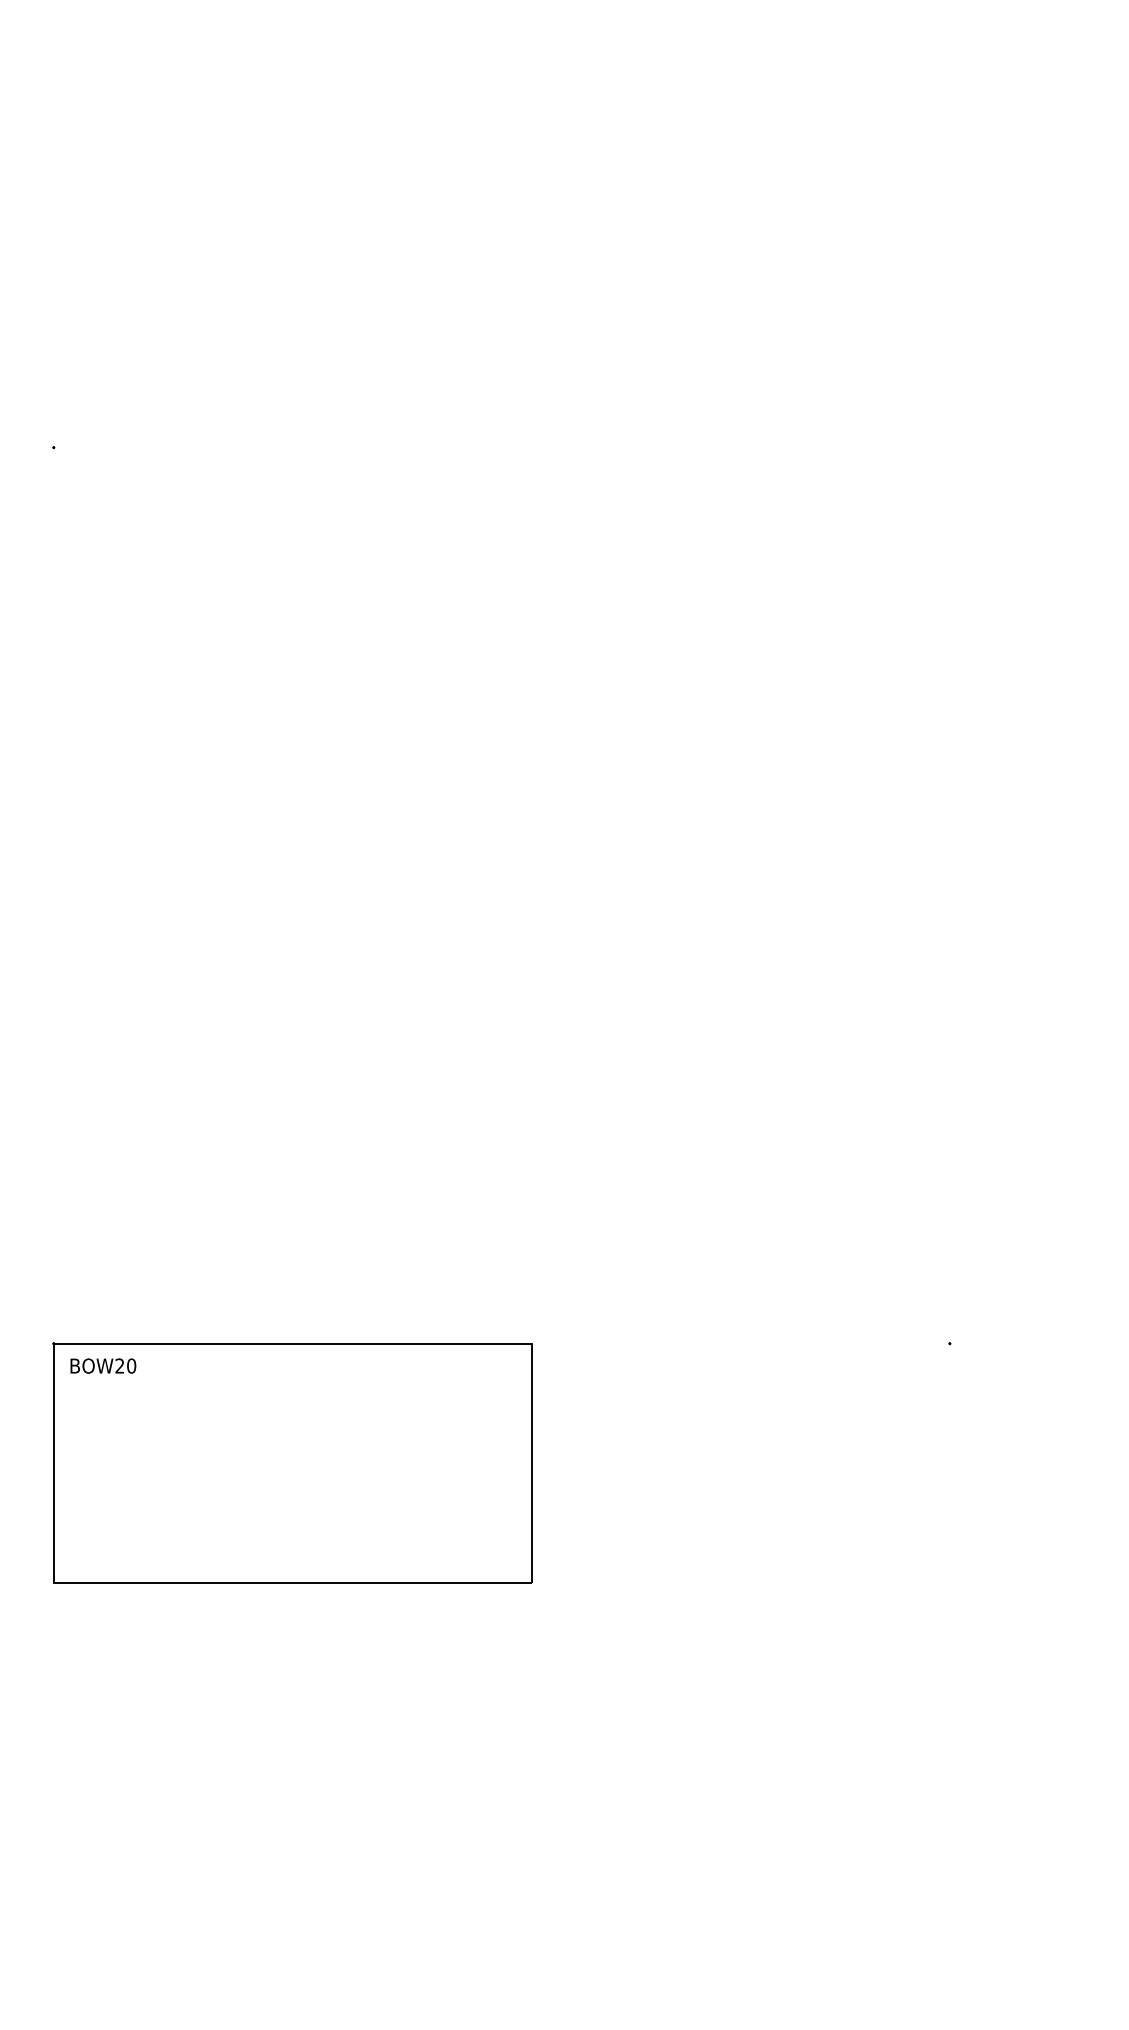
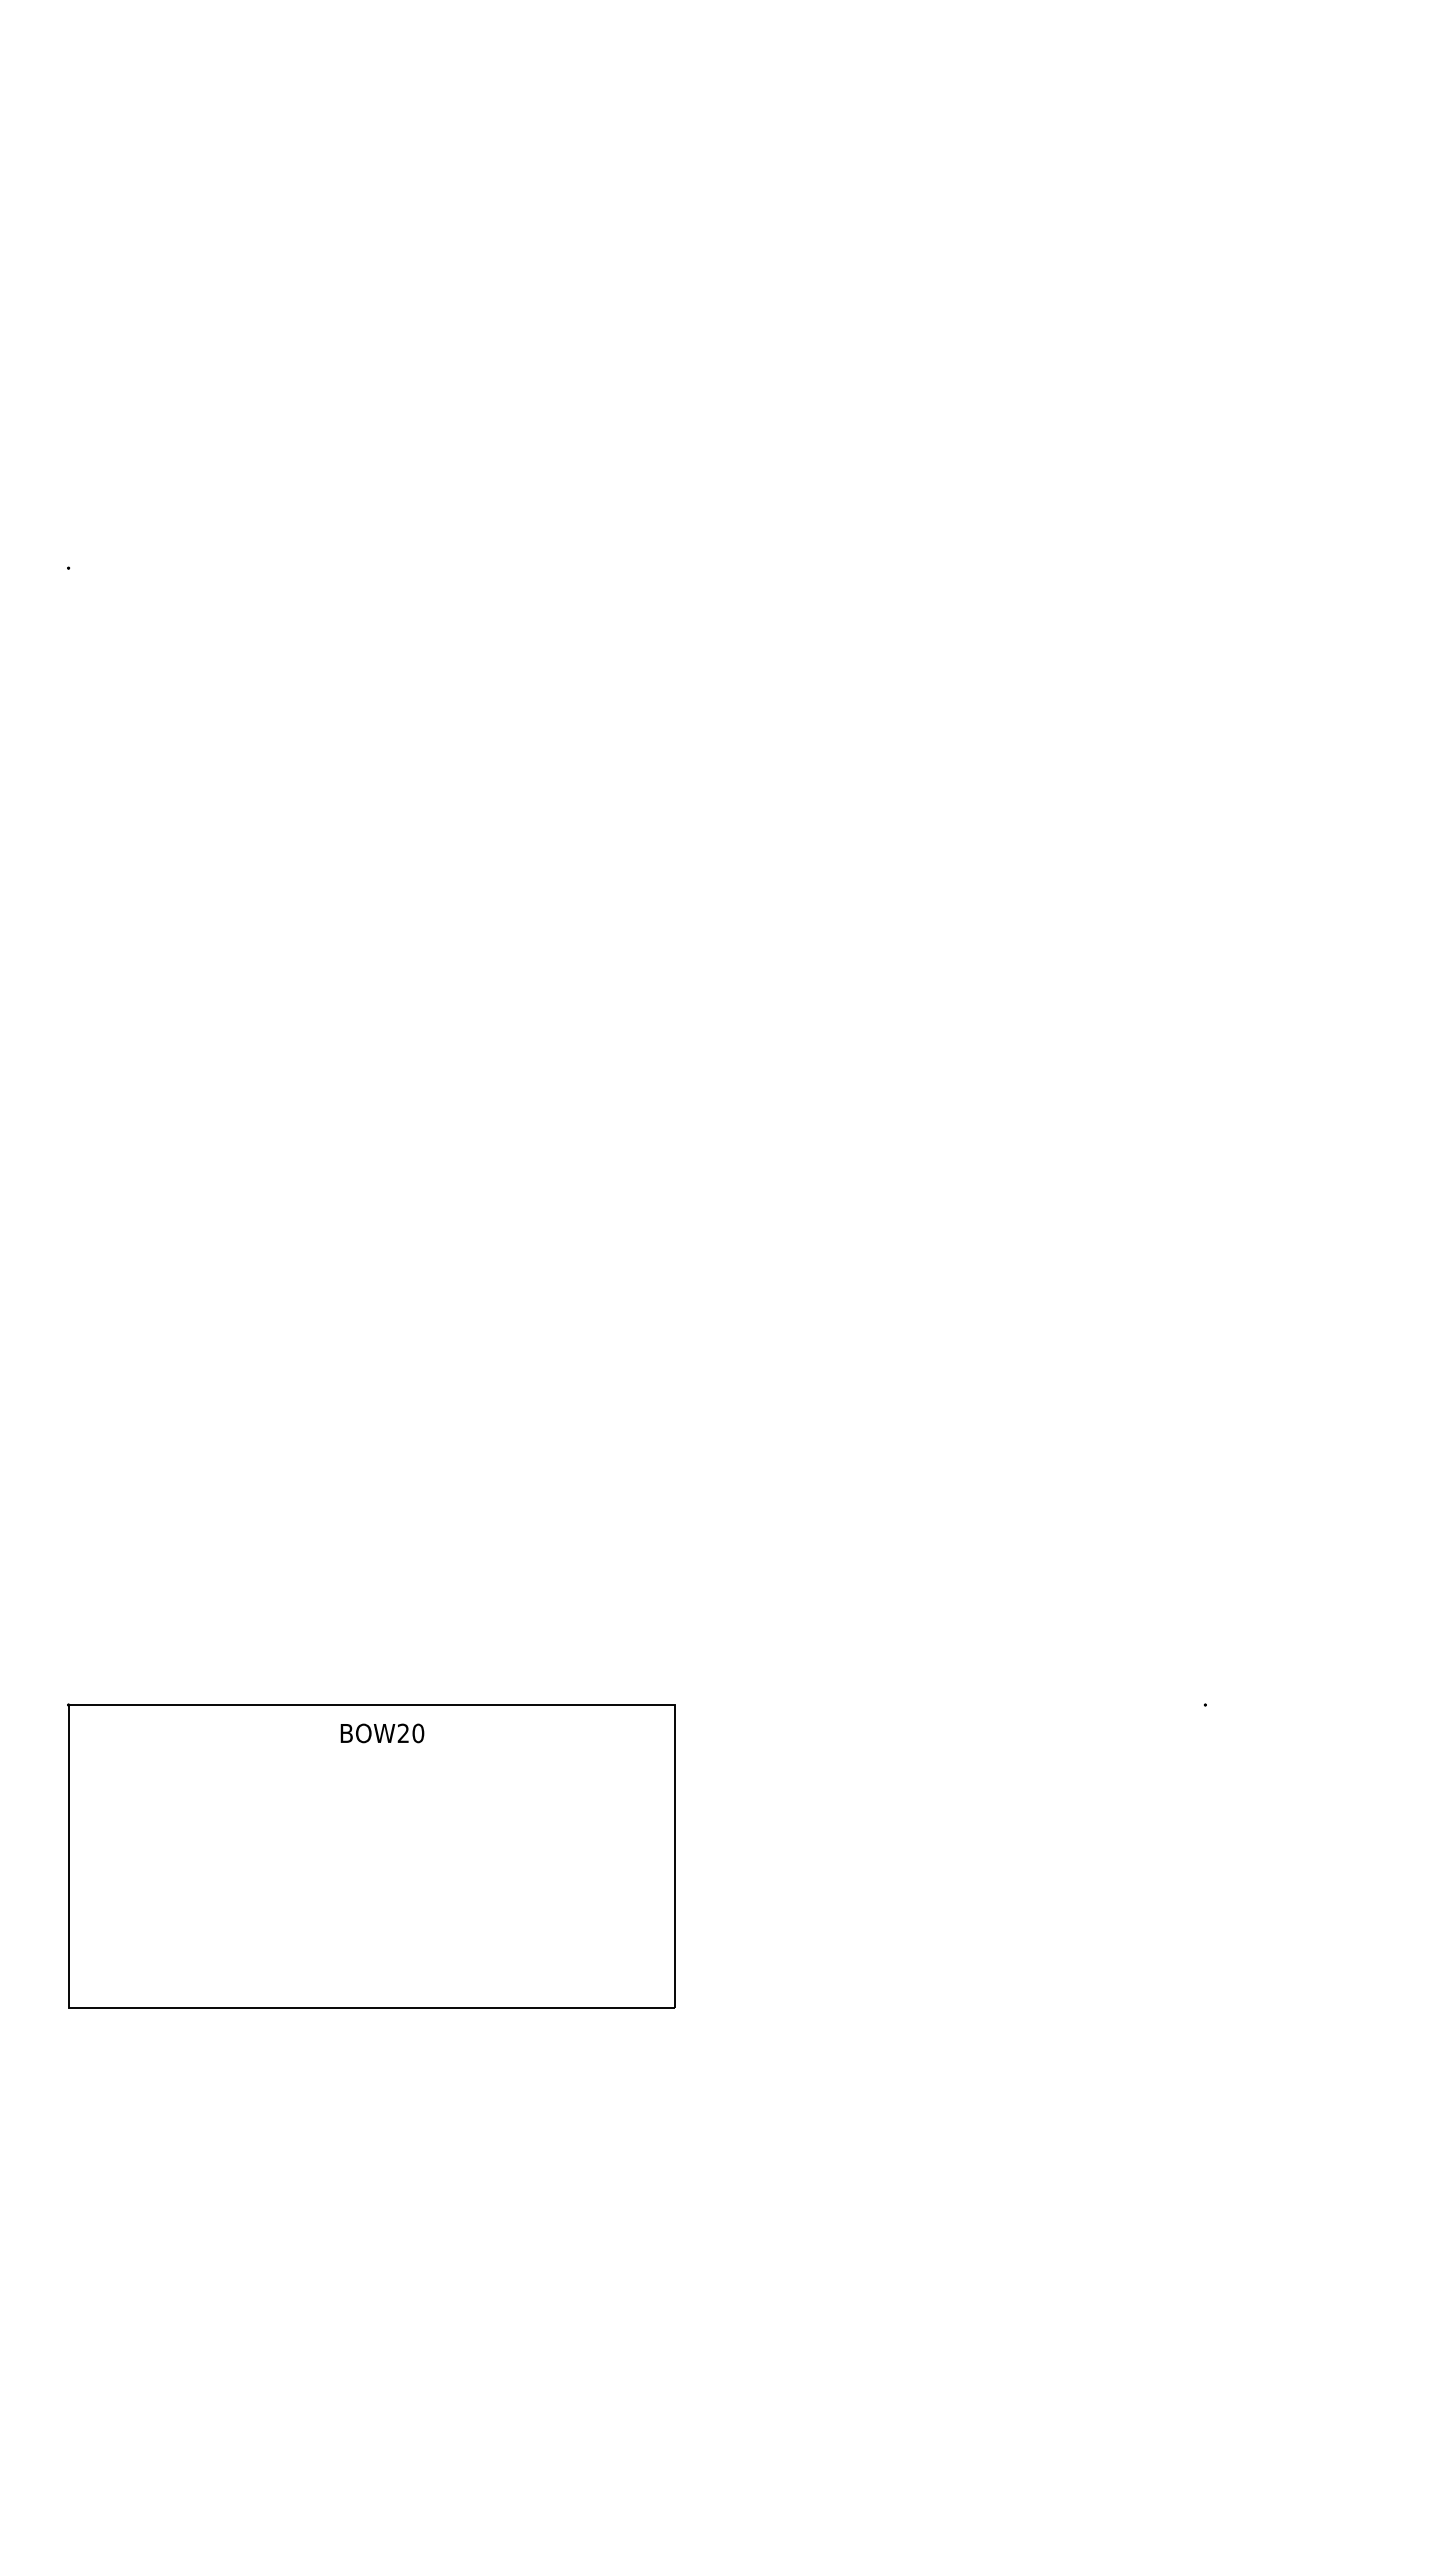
text: (103, 1366) -> (382, 1733), moved

